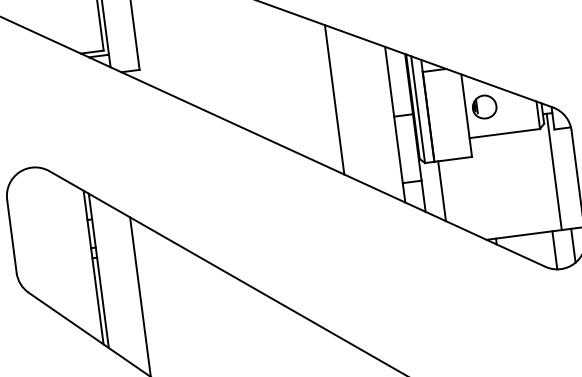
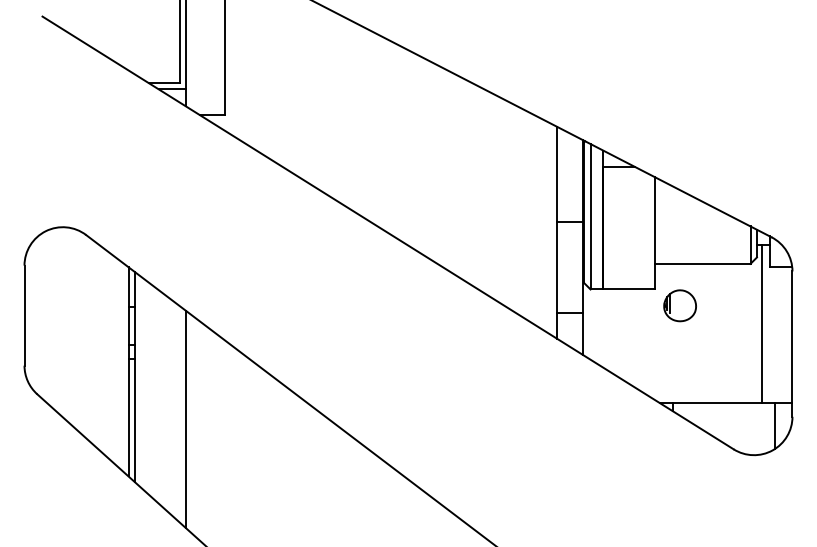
line: (334, 99) -> (480, 188), removed
part: (484, 106) -> (679, 305), moved
line: (442, 190) -> (608, 329), removed
line: (554, 249) -> (749, 428), removed

